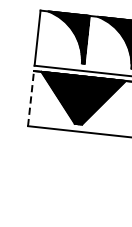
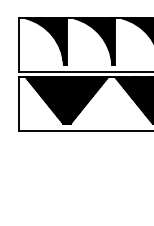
line: (30, 98) -> (18, 104), dashed -> solid

